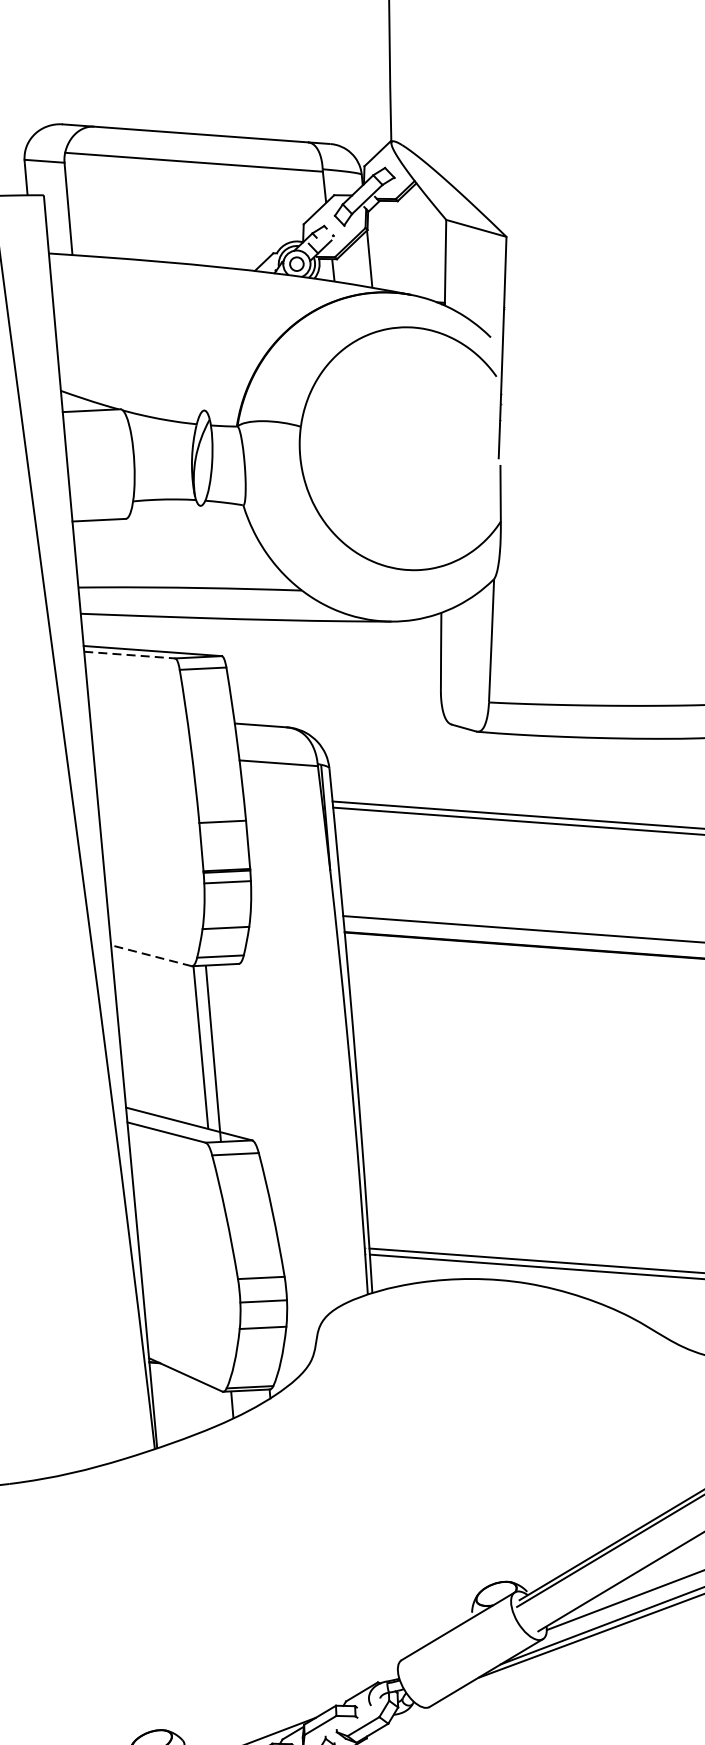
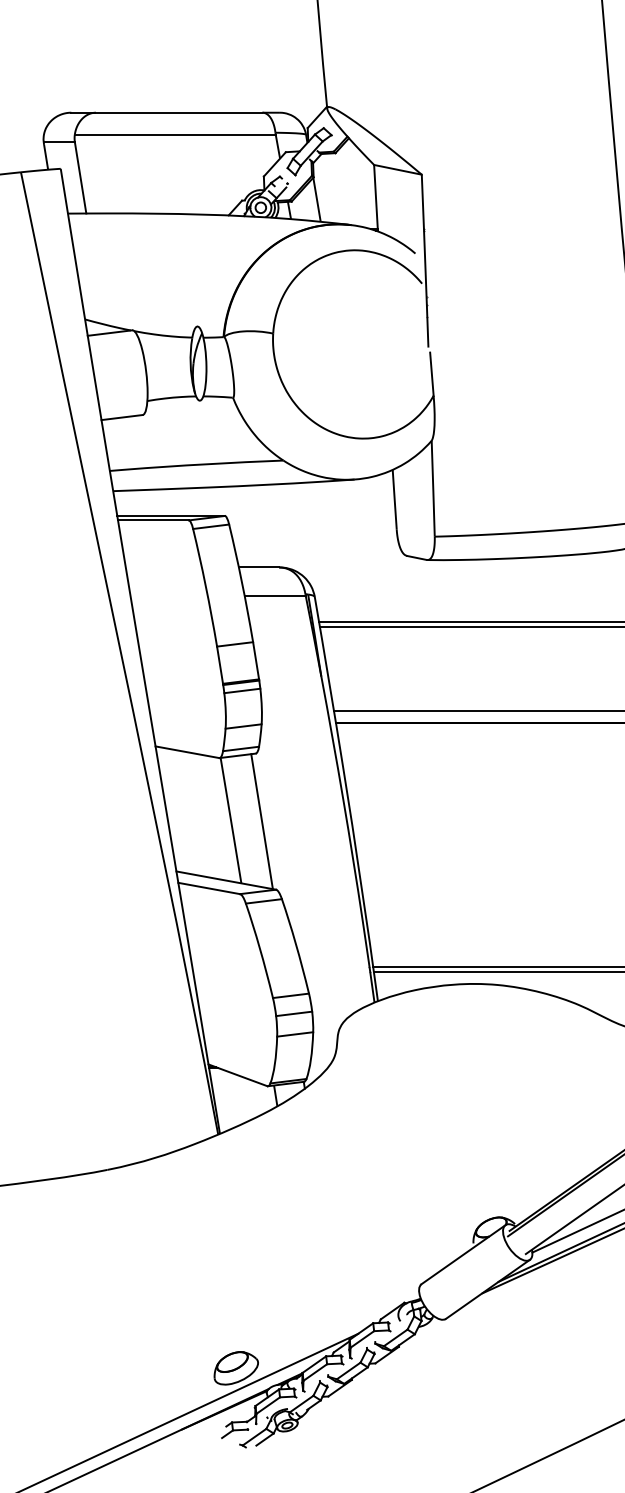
line: (129, 655) -> (153, 520), dashed -> solid
line: (150, 955) -> (186, 752), dashed -> solid
line: (212, 1053) -> (261, 821), moved

